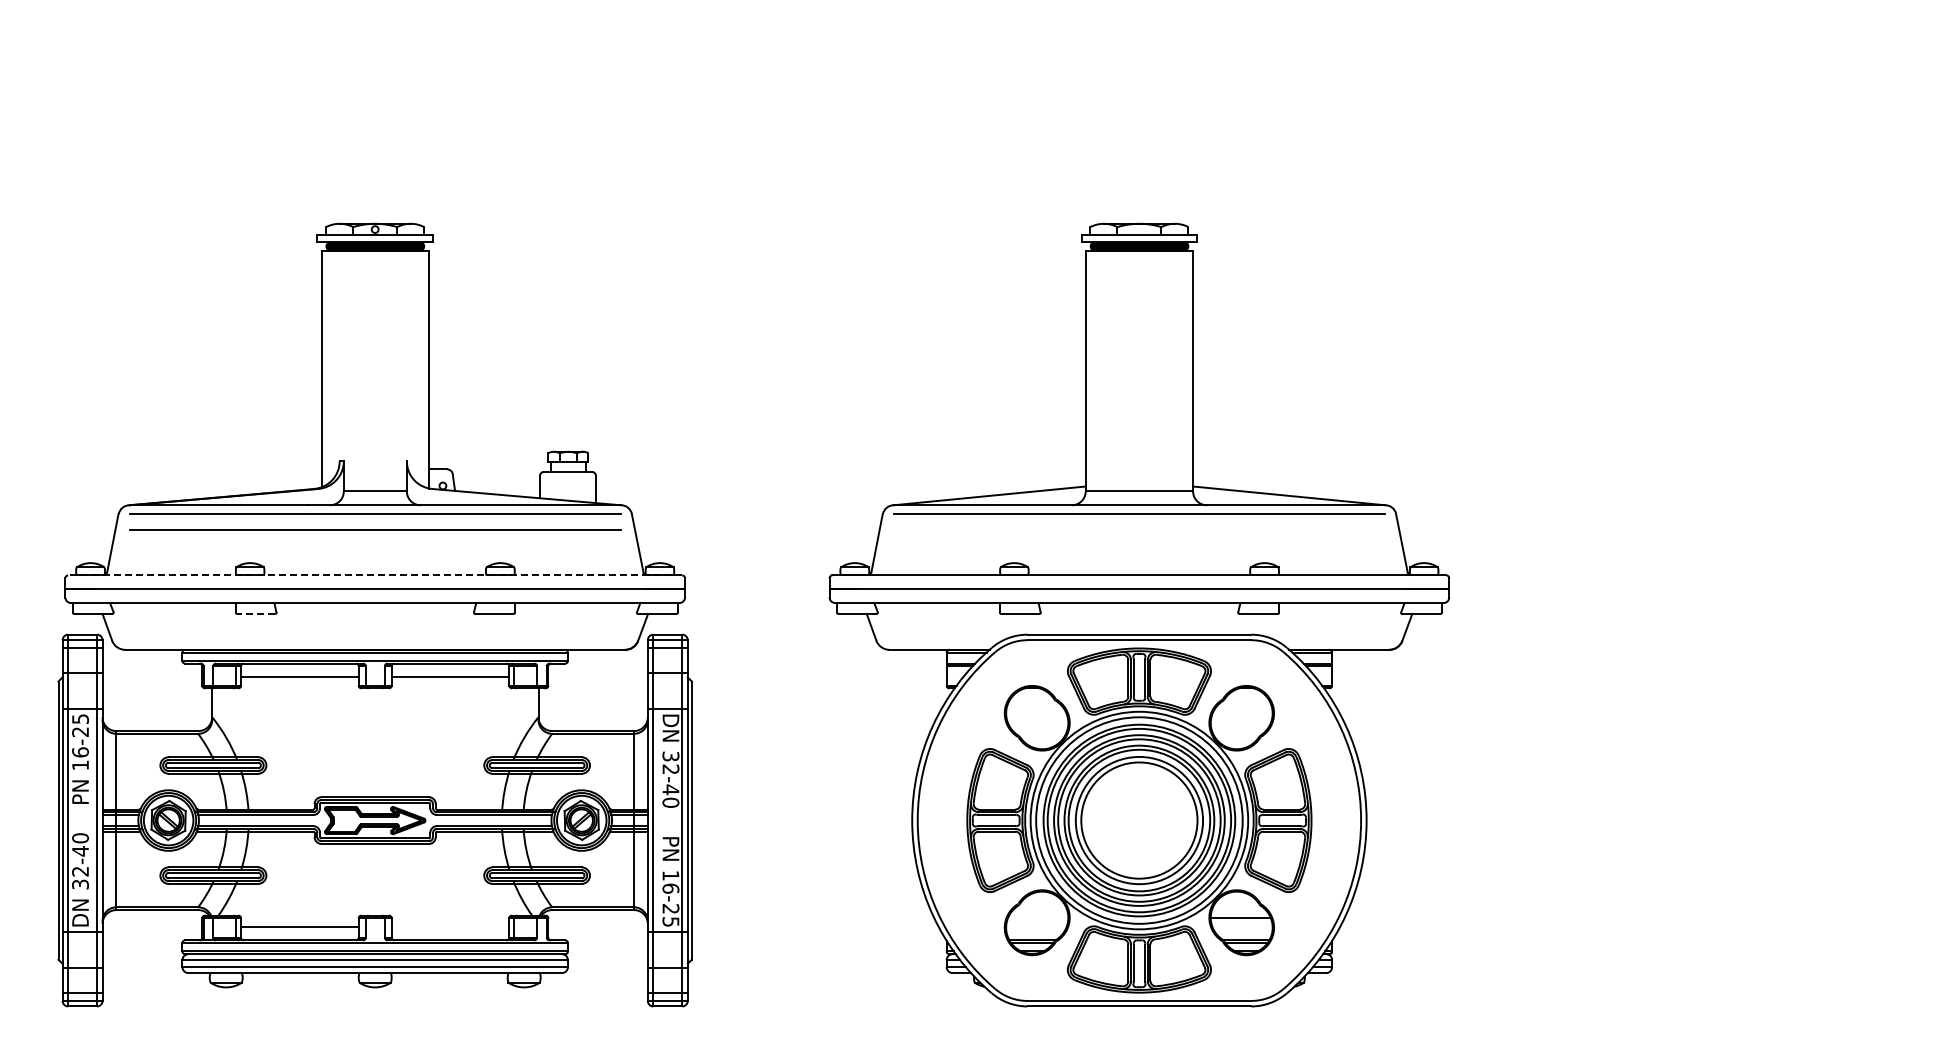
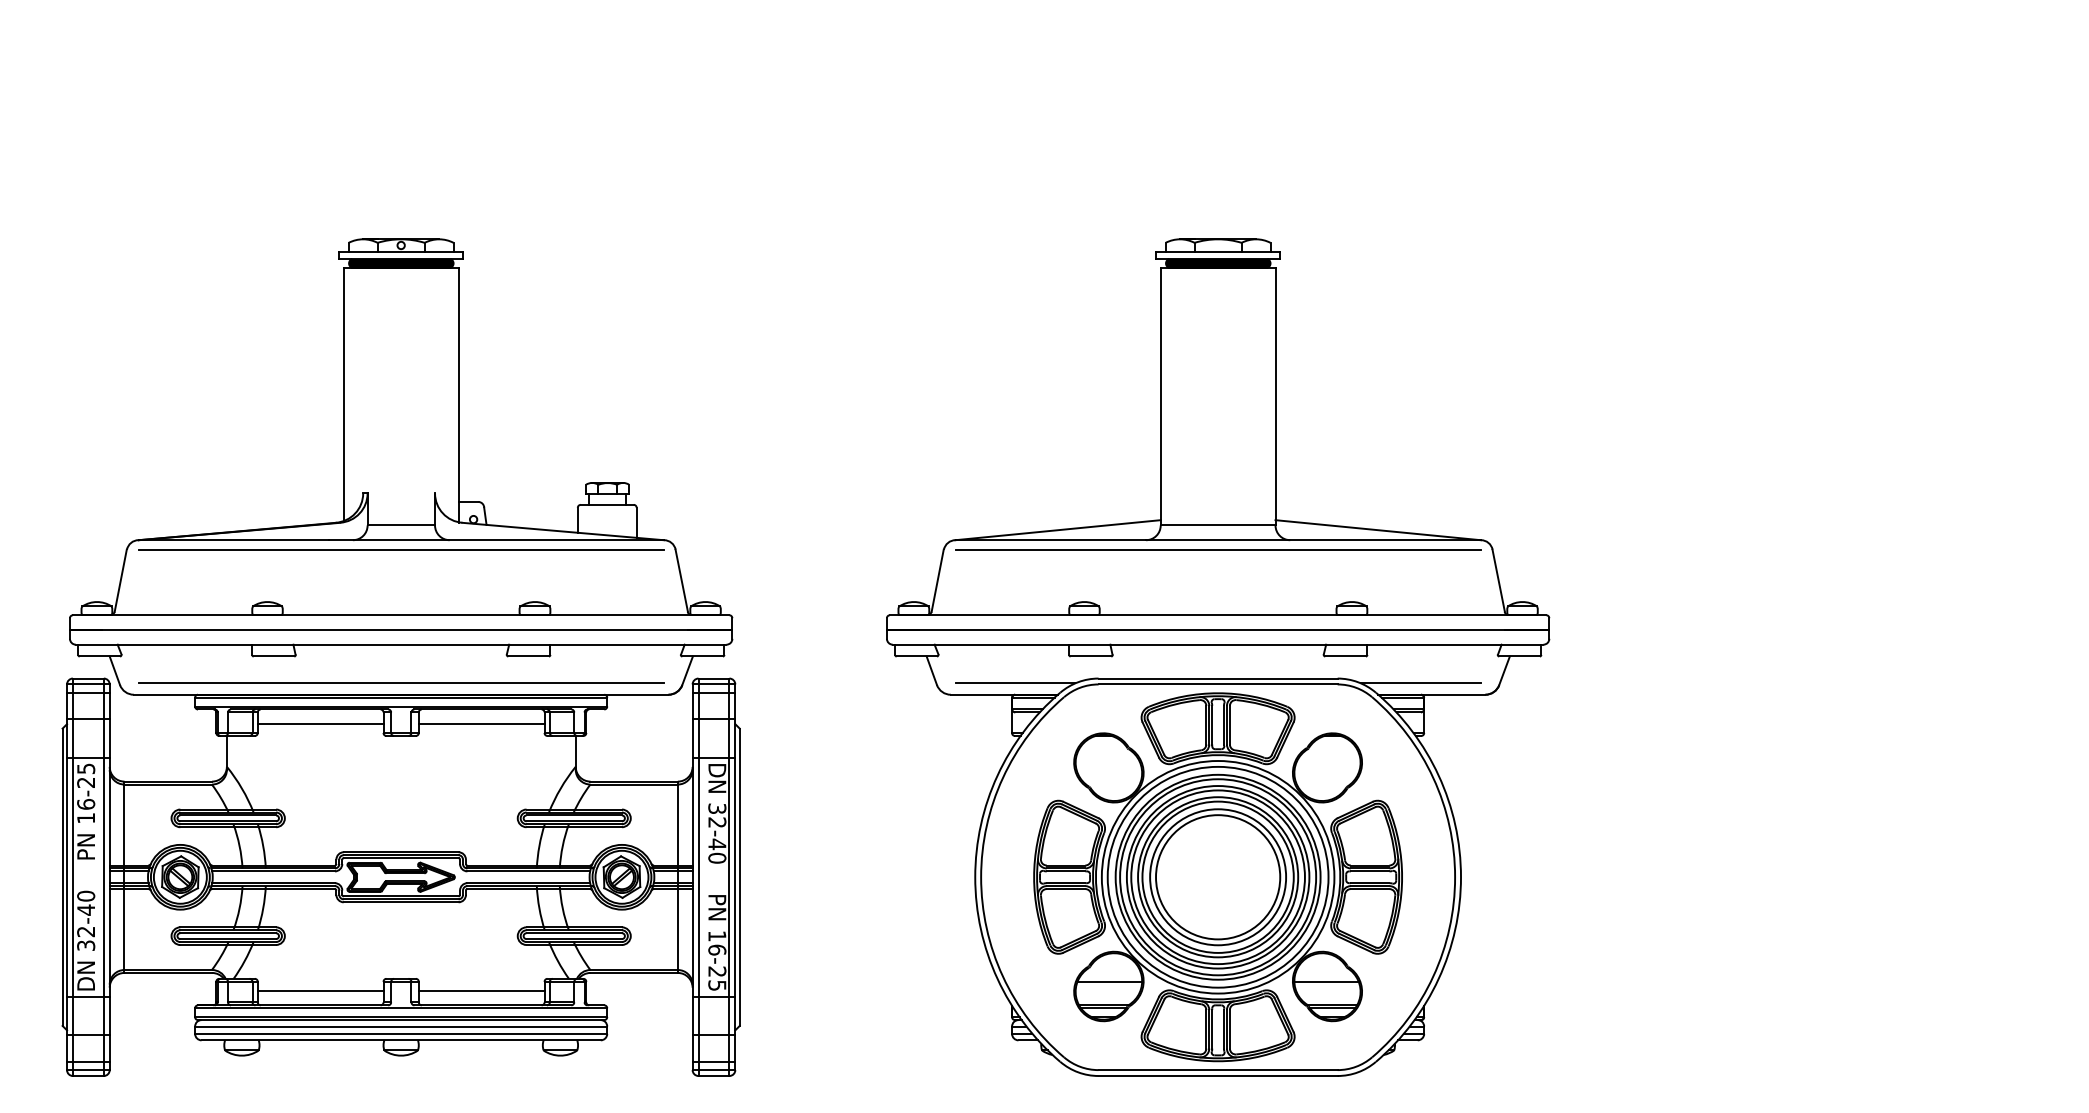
line: (375, 529) -> (401, 682), moved
line: (374, 575) -> (400, 615), dashed -> solid
line: (255, 614) -> (273, 656), dashed -> solid
line: (949, 639) -> (1015, 683), added
line: (1328, 639) -> (1420, 683), added
line: (1038, 918) -> (1110, 981), added
line: (450, 926) -> (481, 990), added

